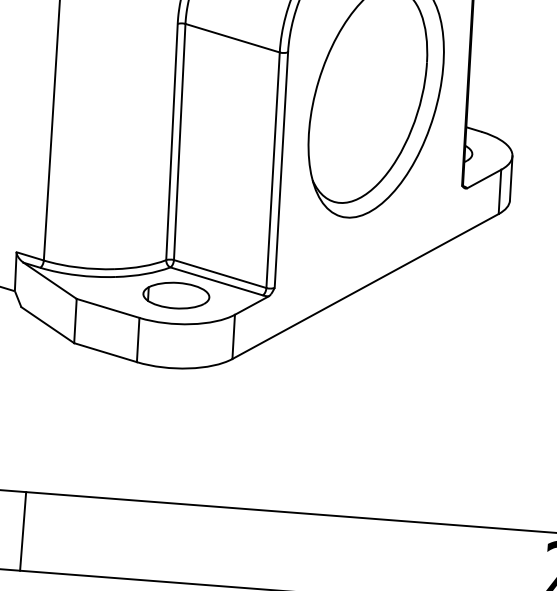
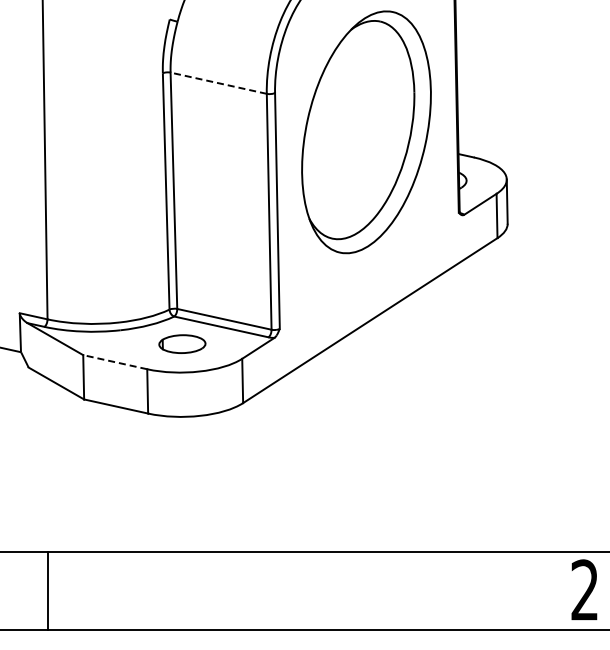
line: (232, 38) -> (218, 83), solid -> dashed
part: (176, 294) -> (182, 343), size x0.7
line: (108, 308) -> (115, 362), solid -> dashed

